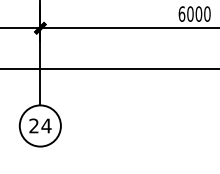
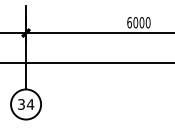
text: (34, 125) -> (21, 104), 24 -> 34

